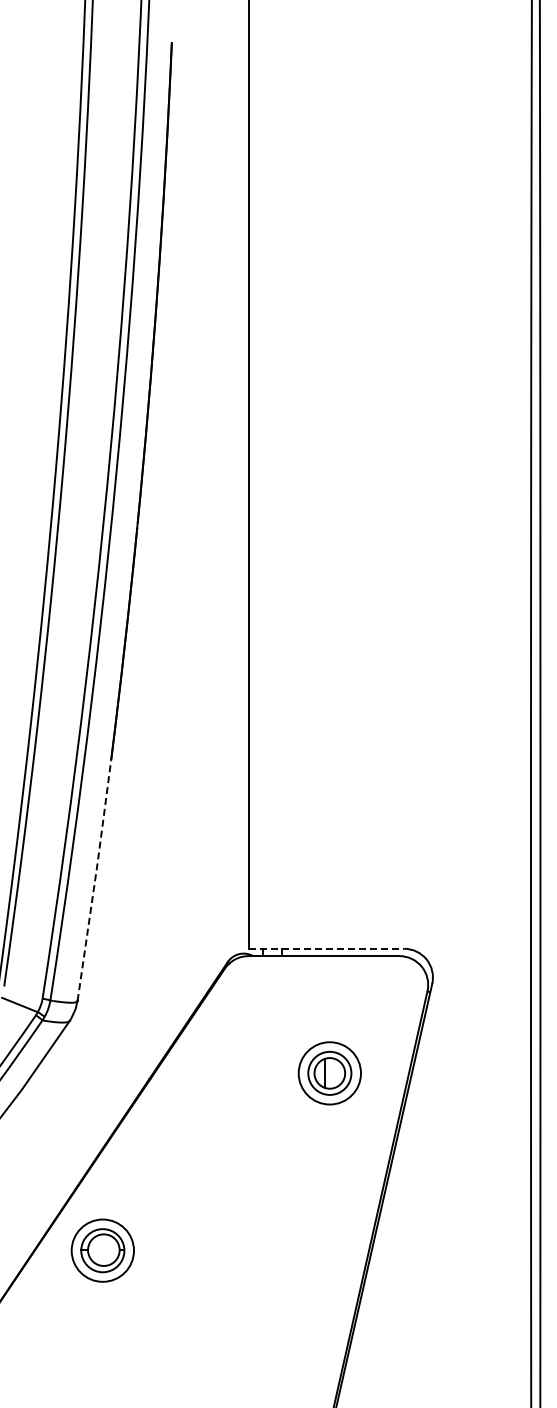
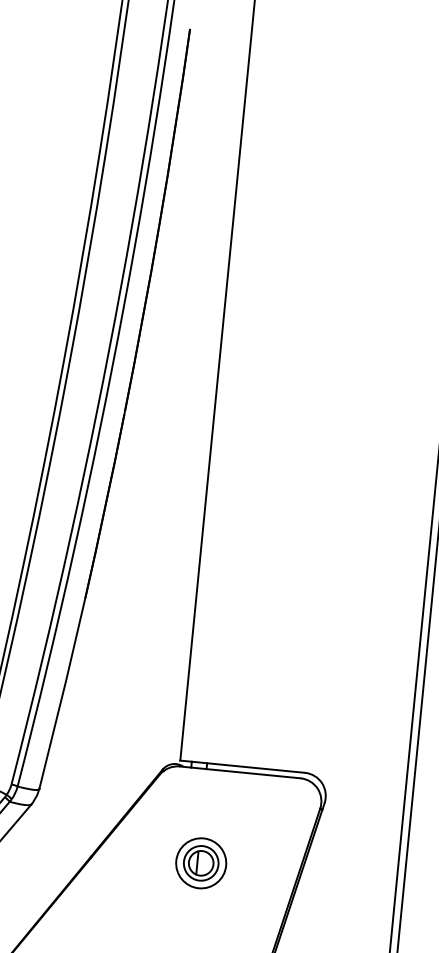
line: (95, 879) -> (63, 693), dashed -> solid
line: (326, 948) -> (242, 766), dashed -> solid
part: (329, 1073) -> (200, 863), moved

